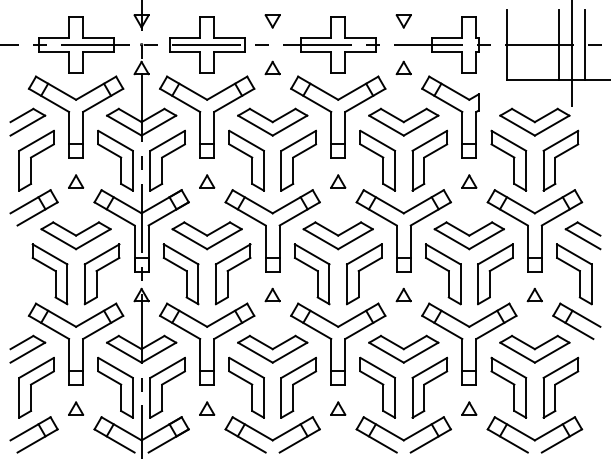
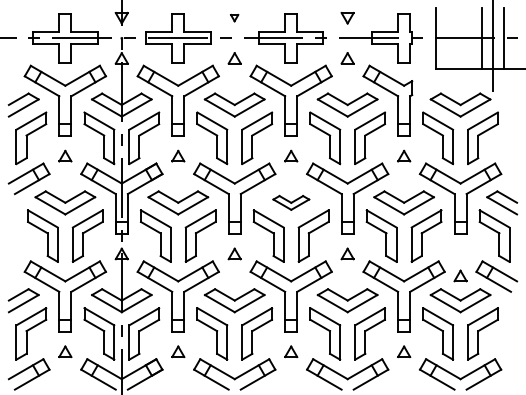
part: (272, 20) -> (234, 17), size x0.6
part: (338, 235) -> (291, 202), size x0.6
part: (534, 294) -> (460, 275), moved

